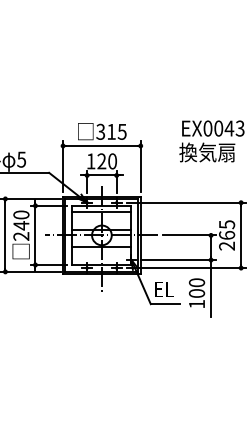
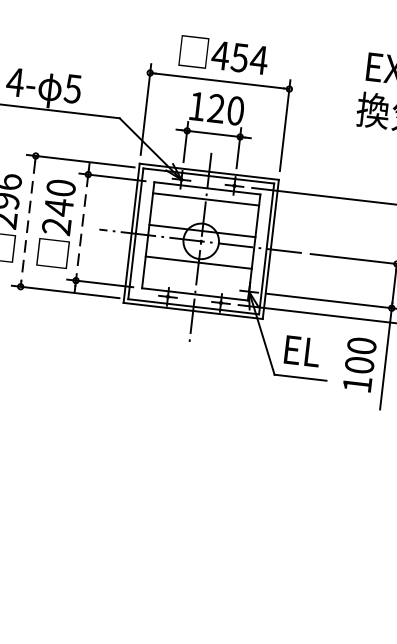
text: (111, 131) -> (239, 57), 315 -> 454
line: (5, 235) -> (28, 221), solid -> dashed
line: (35, 235) -> (82, 227), solid -> dashed

